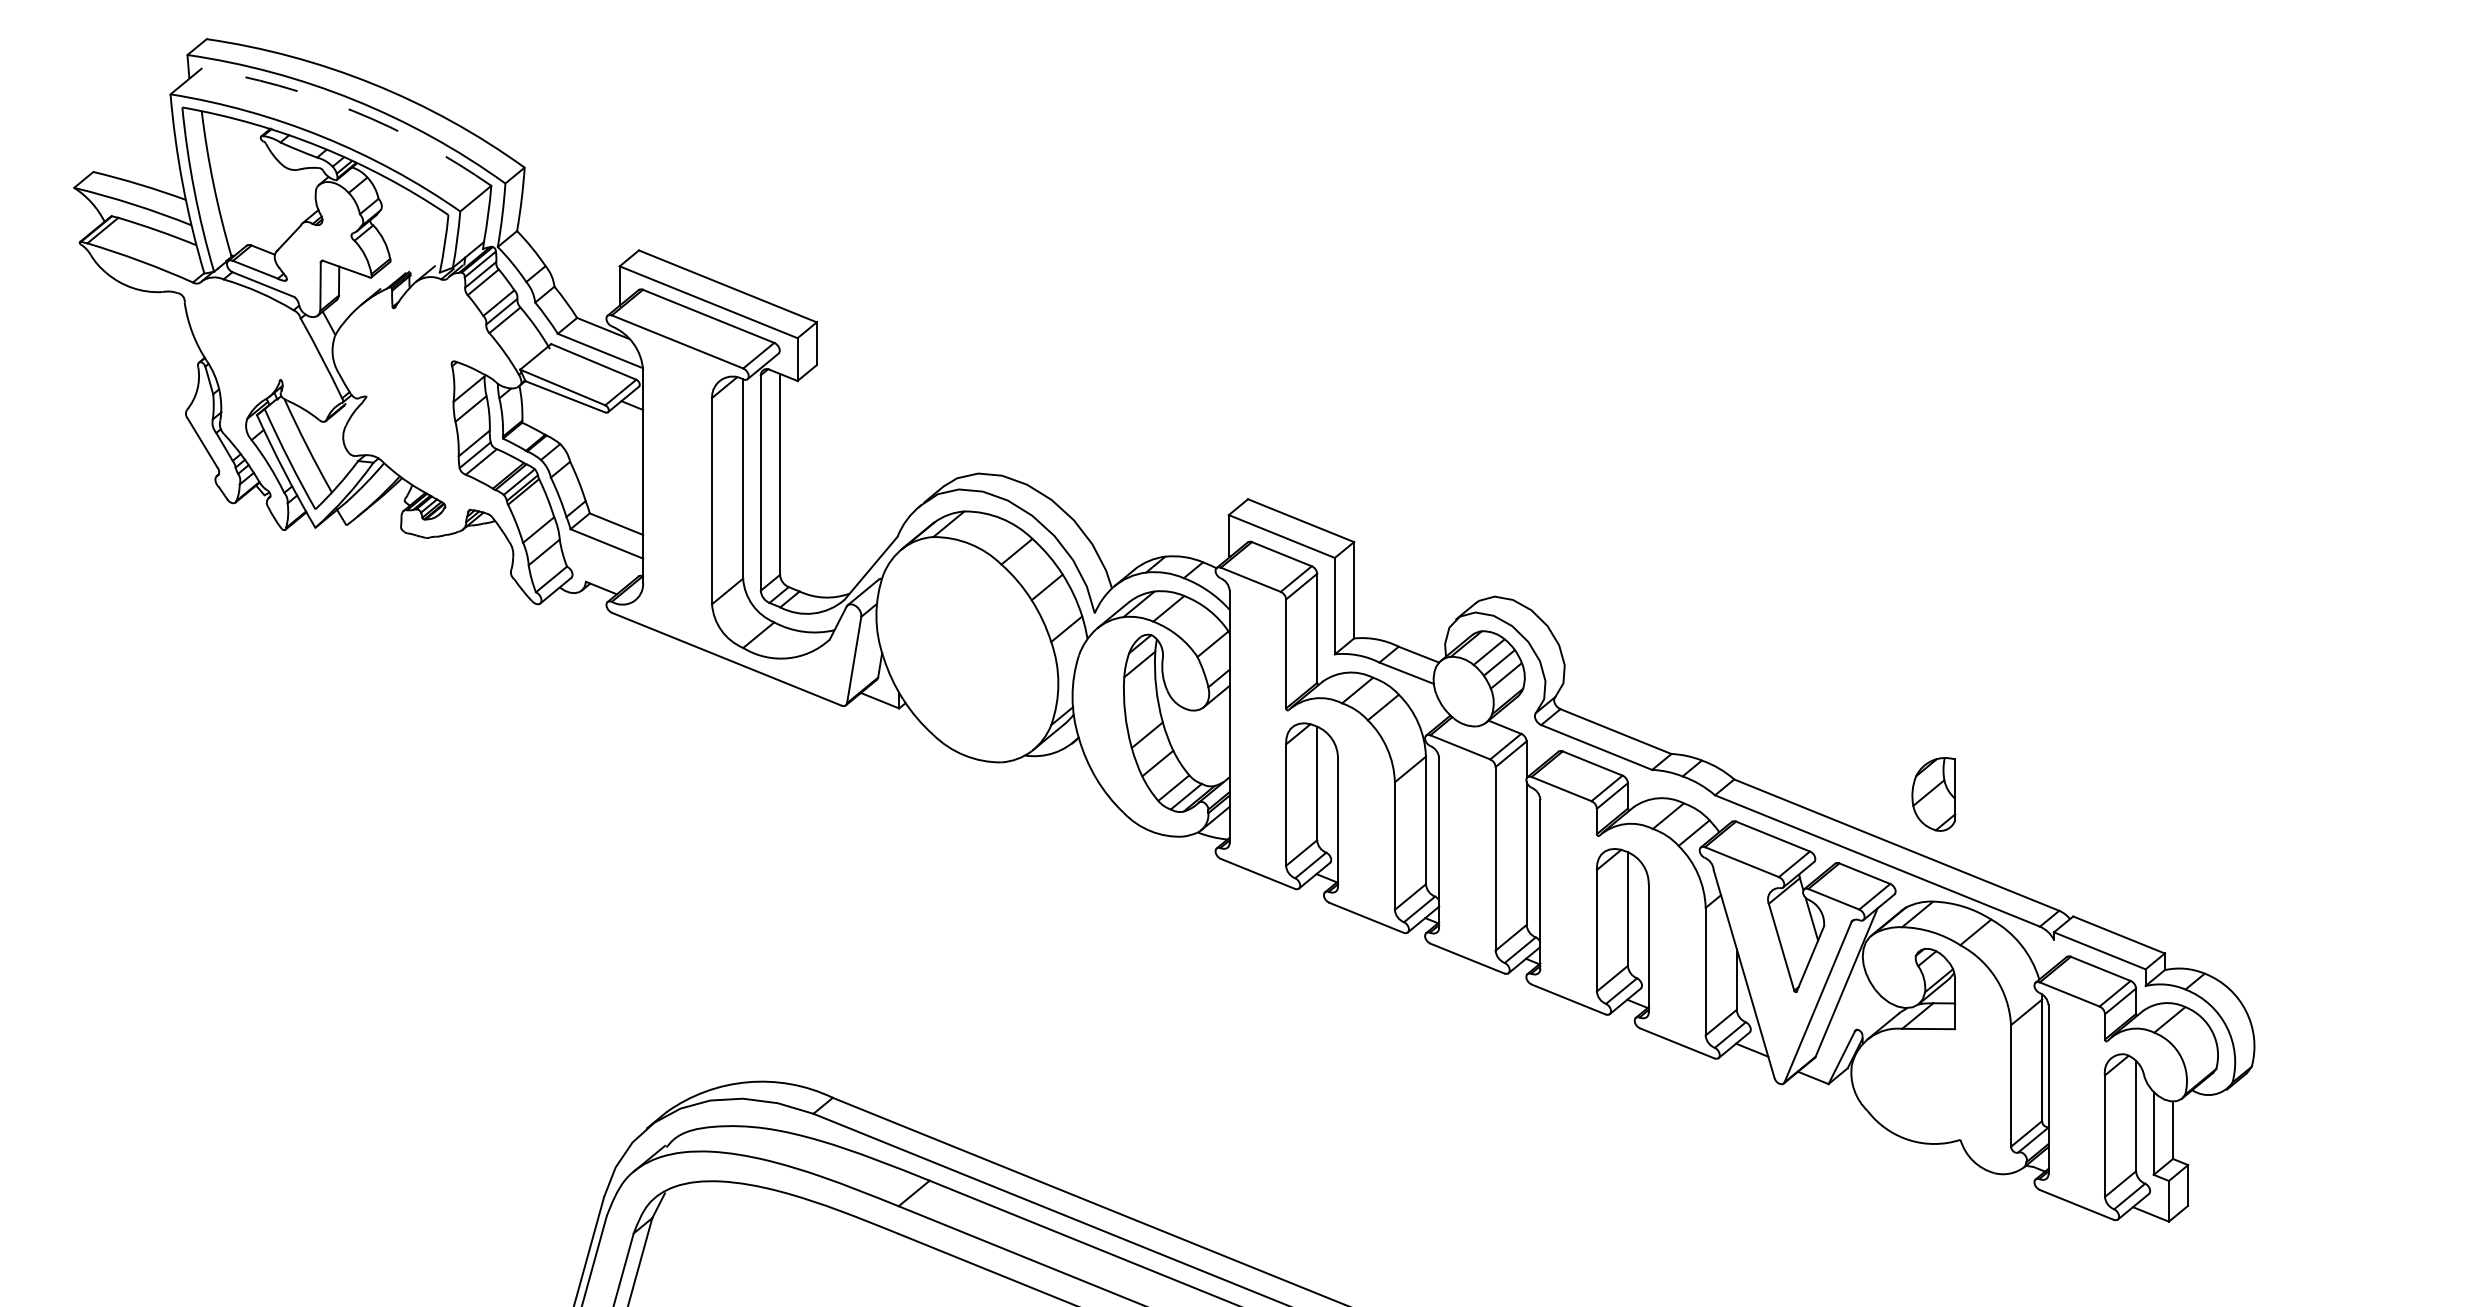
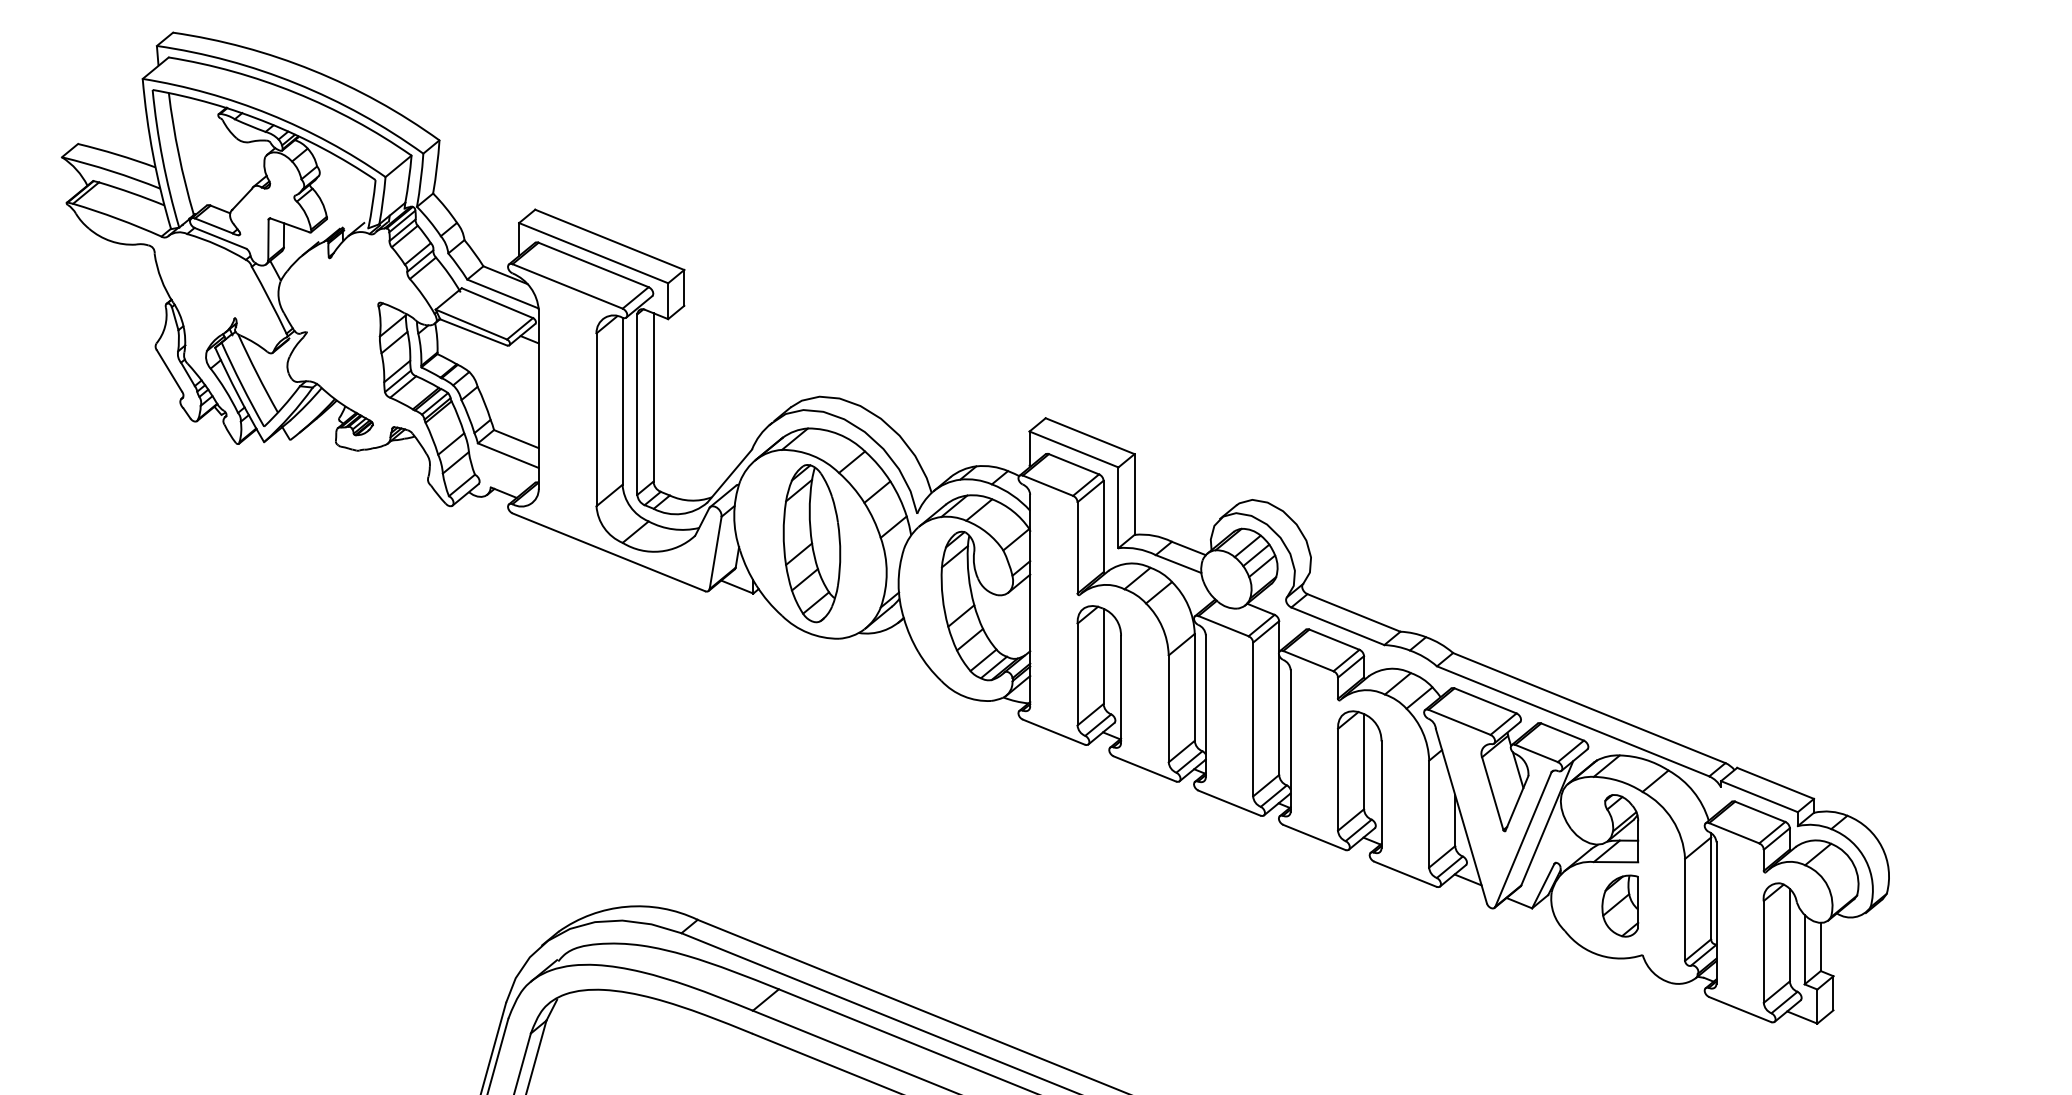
arc: (353, 110) -> (296, 92), dashed -> solid
part: (968, 648) -> (811, 543), added
part: (1933, 794) -> (1620, 906), moved

